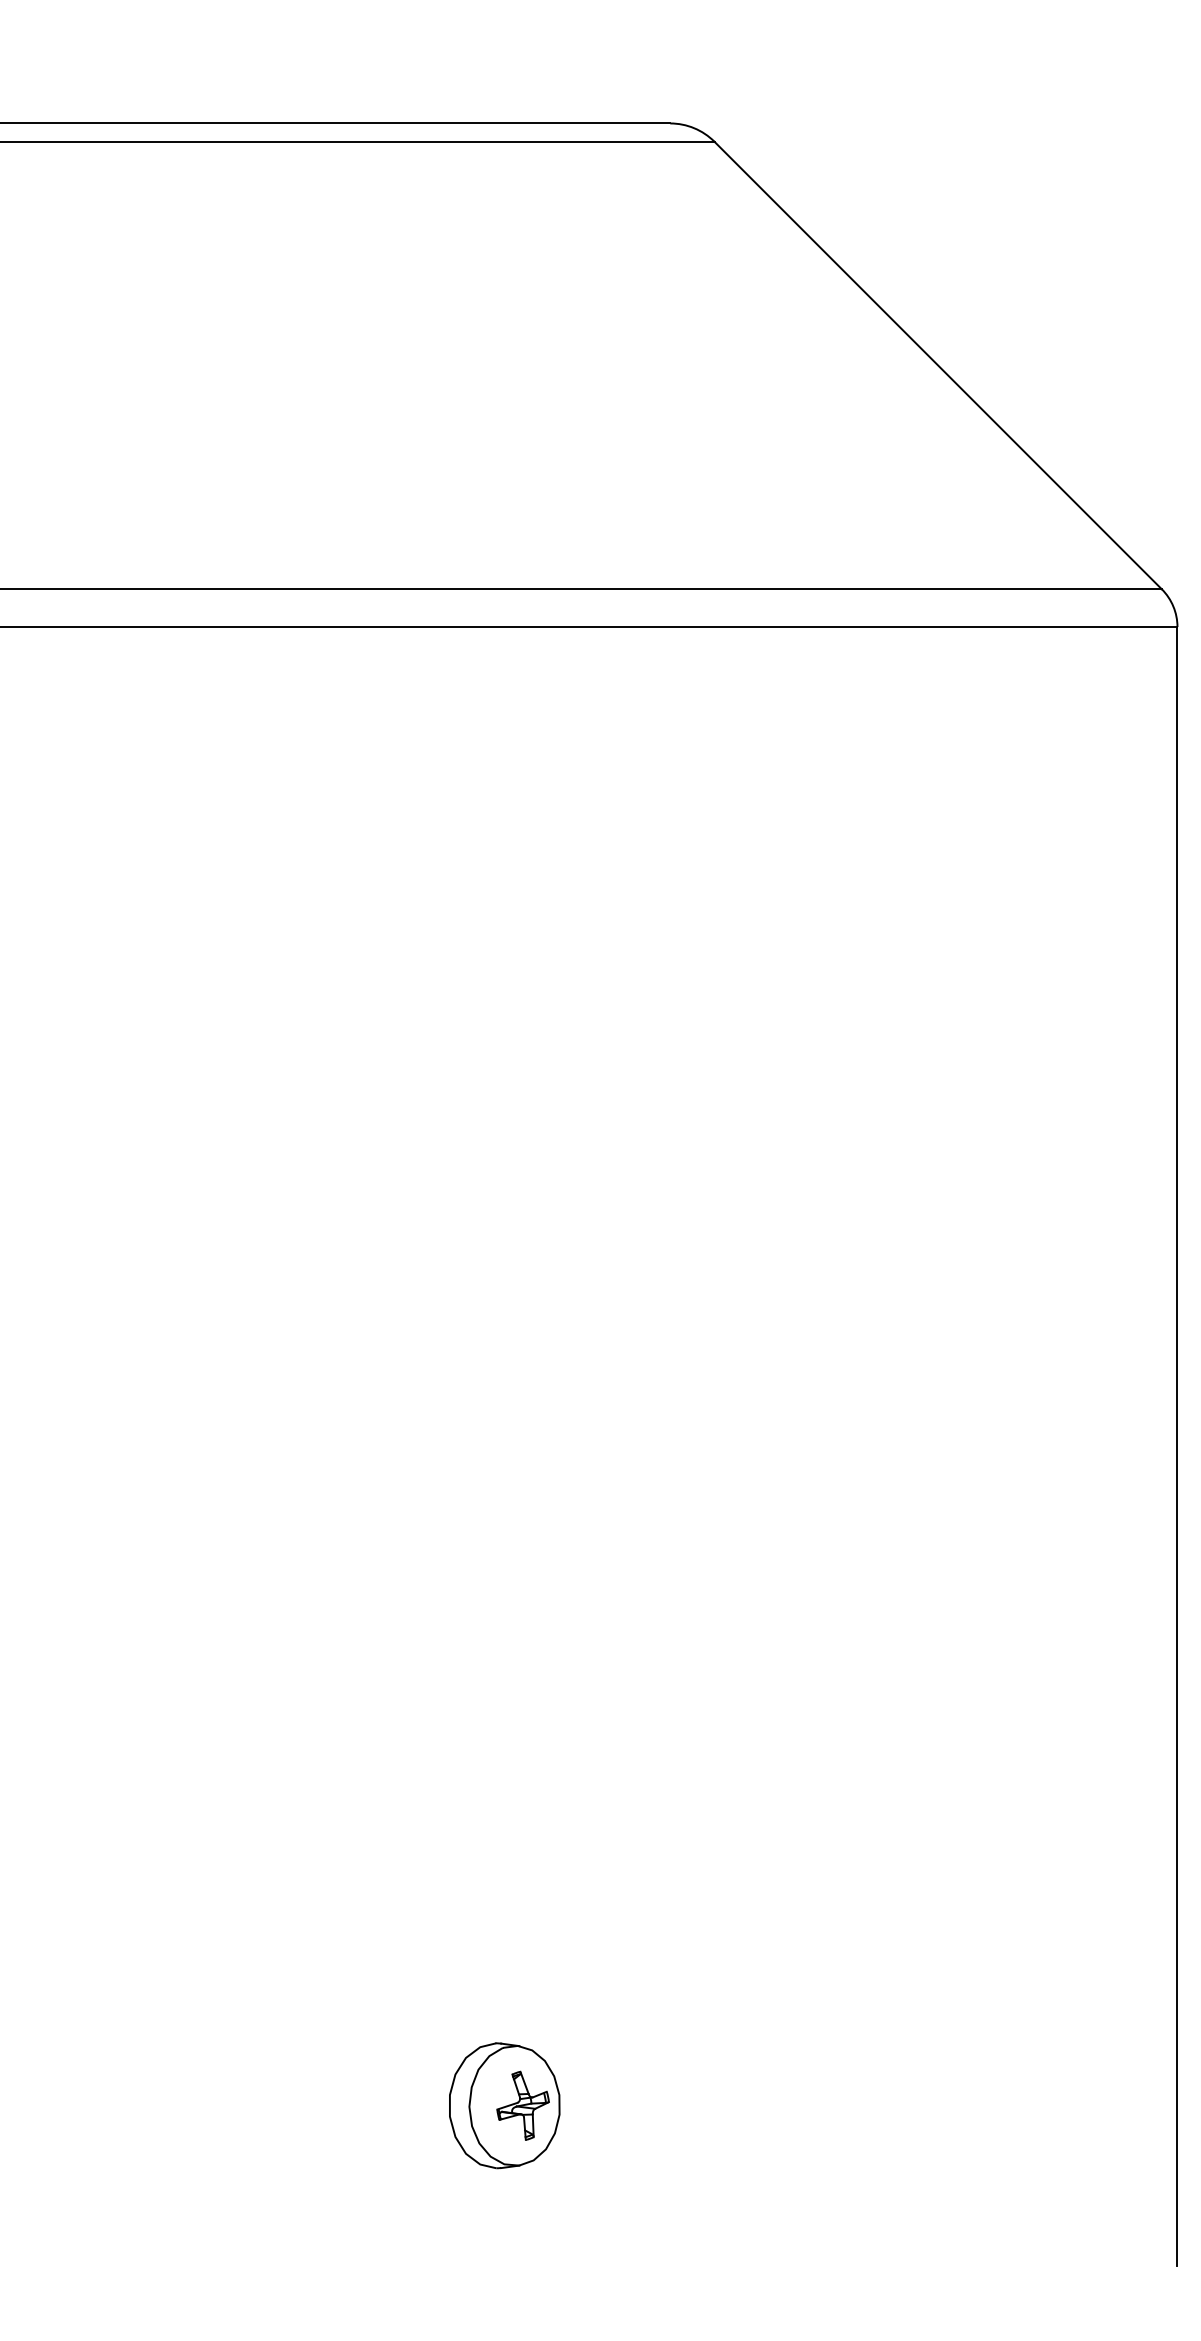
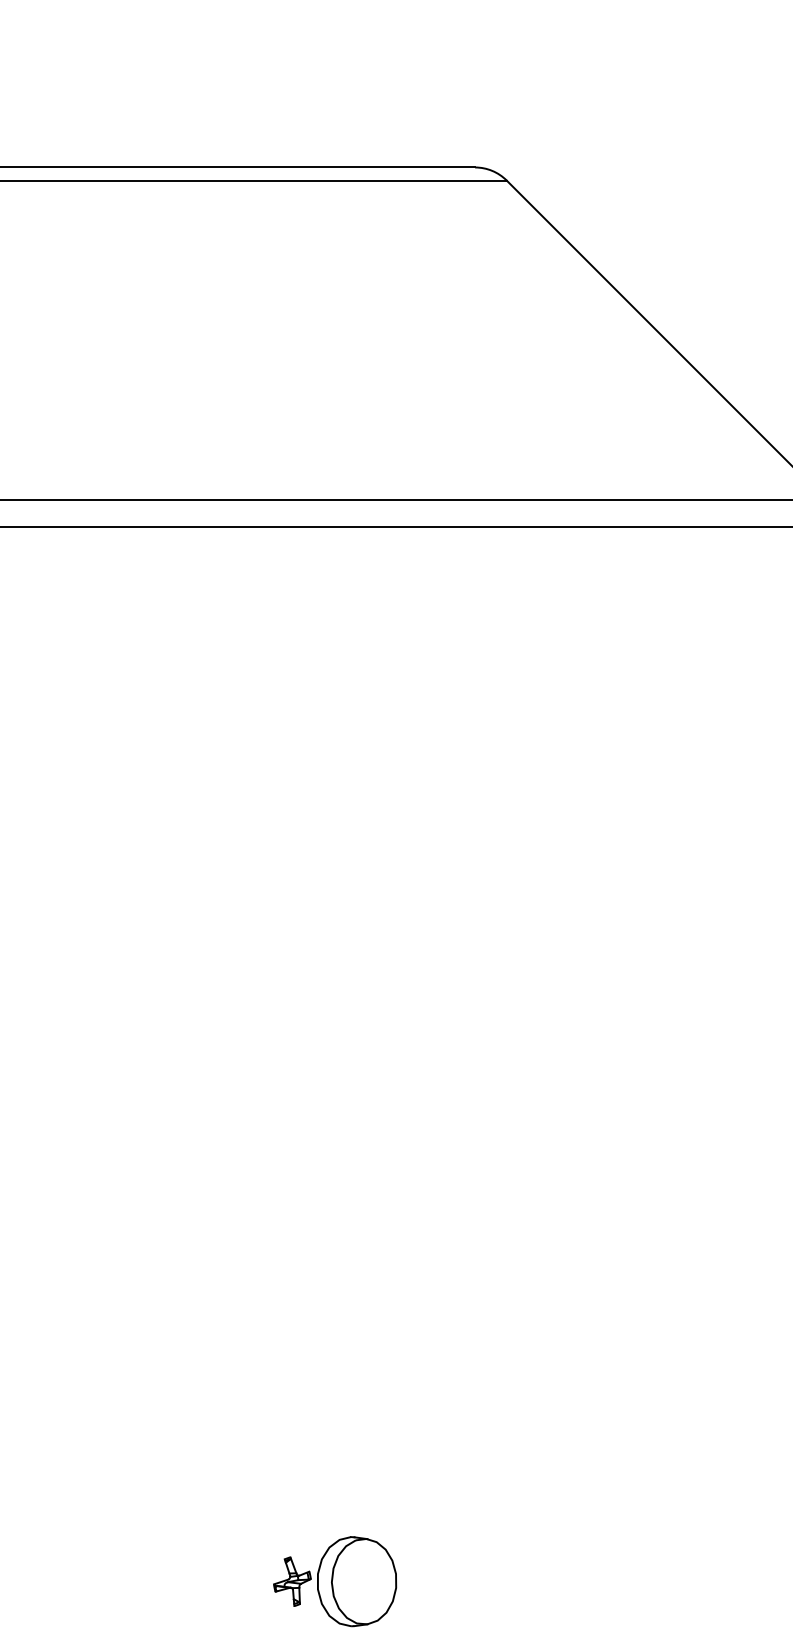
part: (522, 2105) -> (291, 1581), moved

